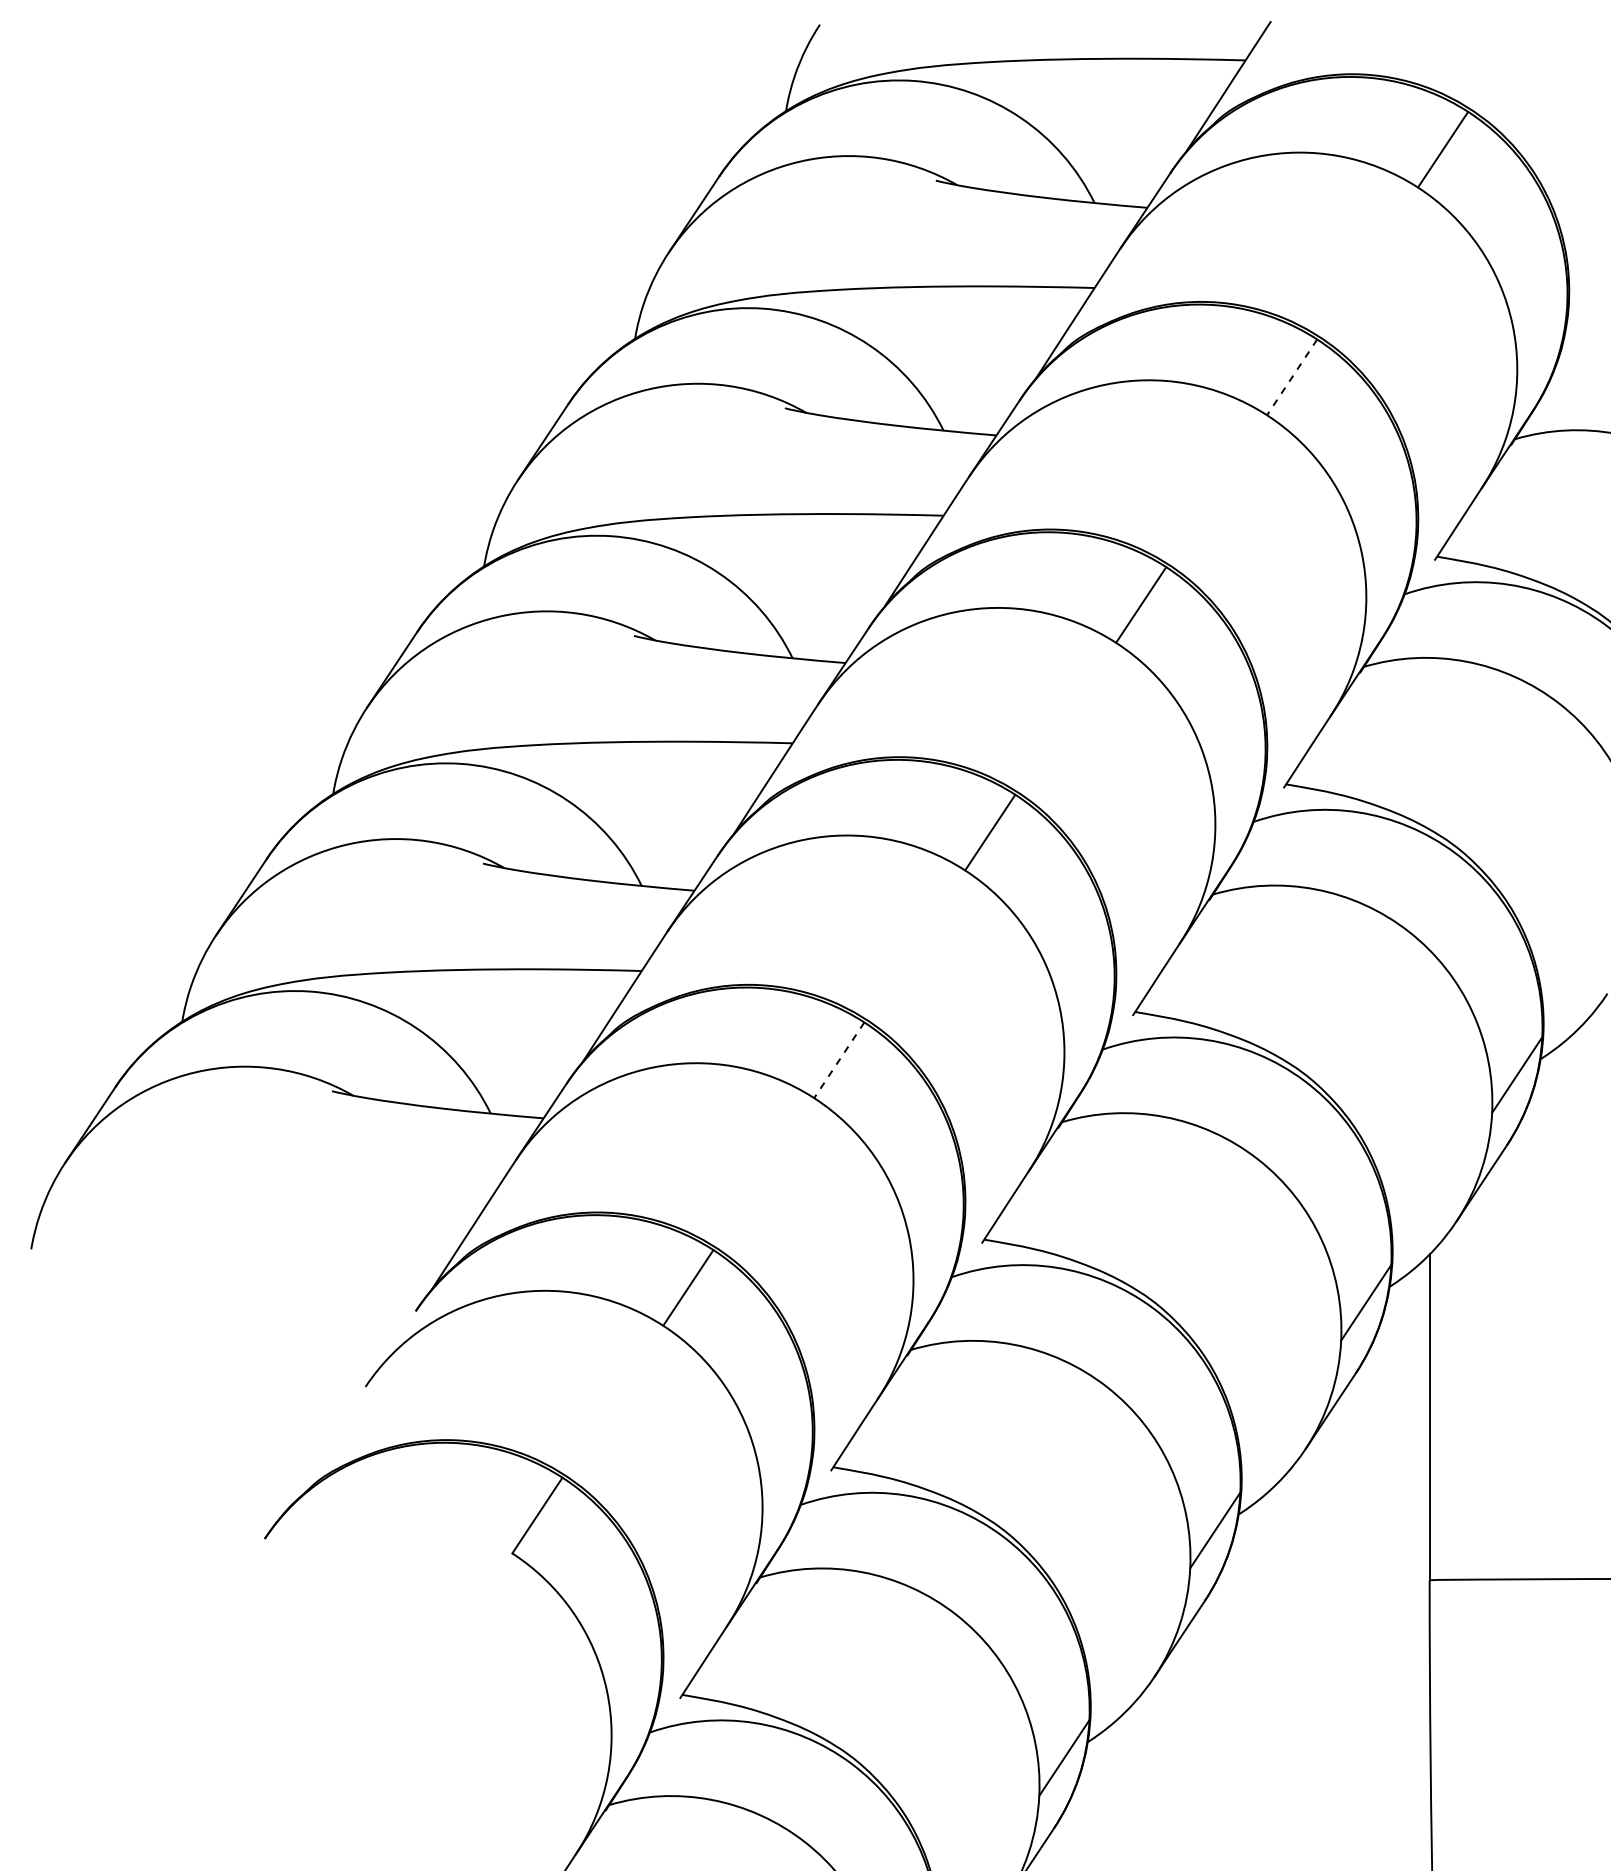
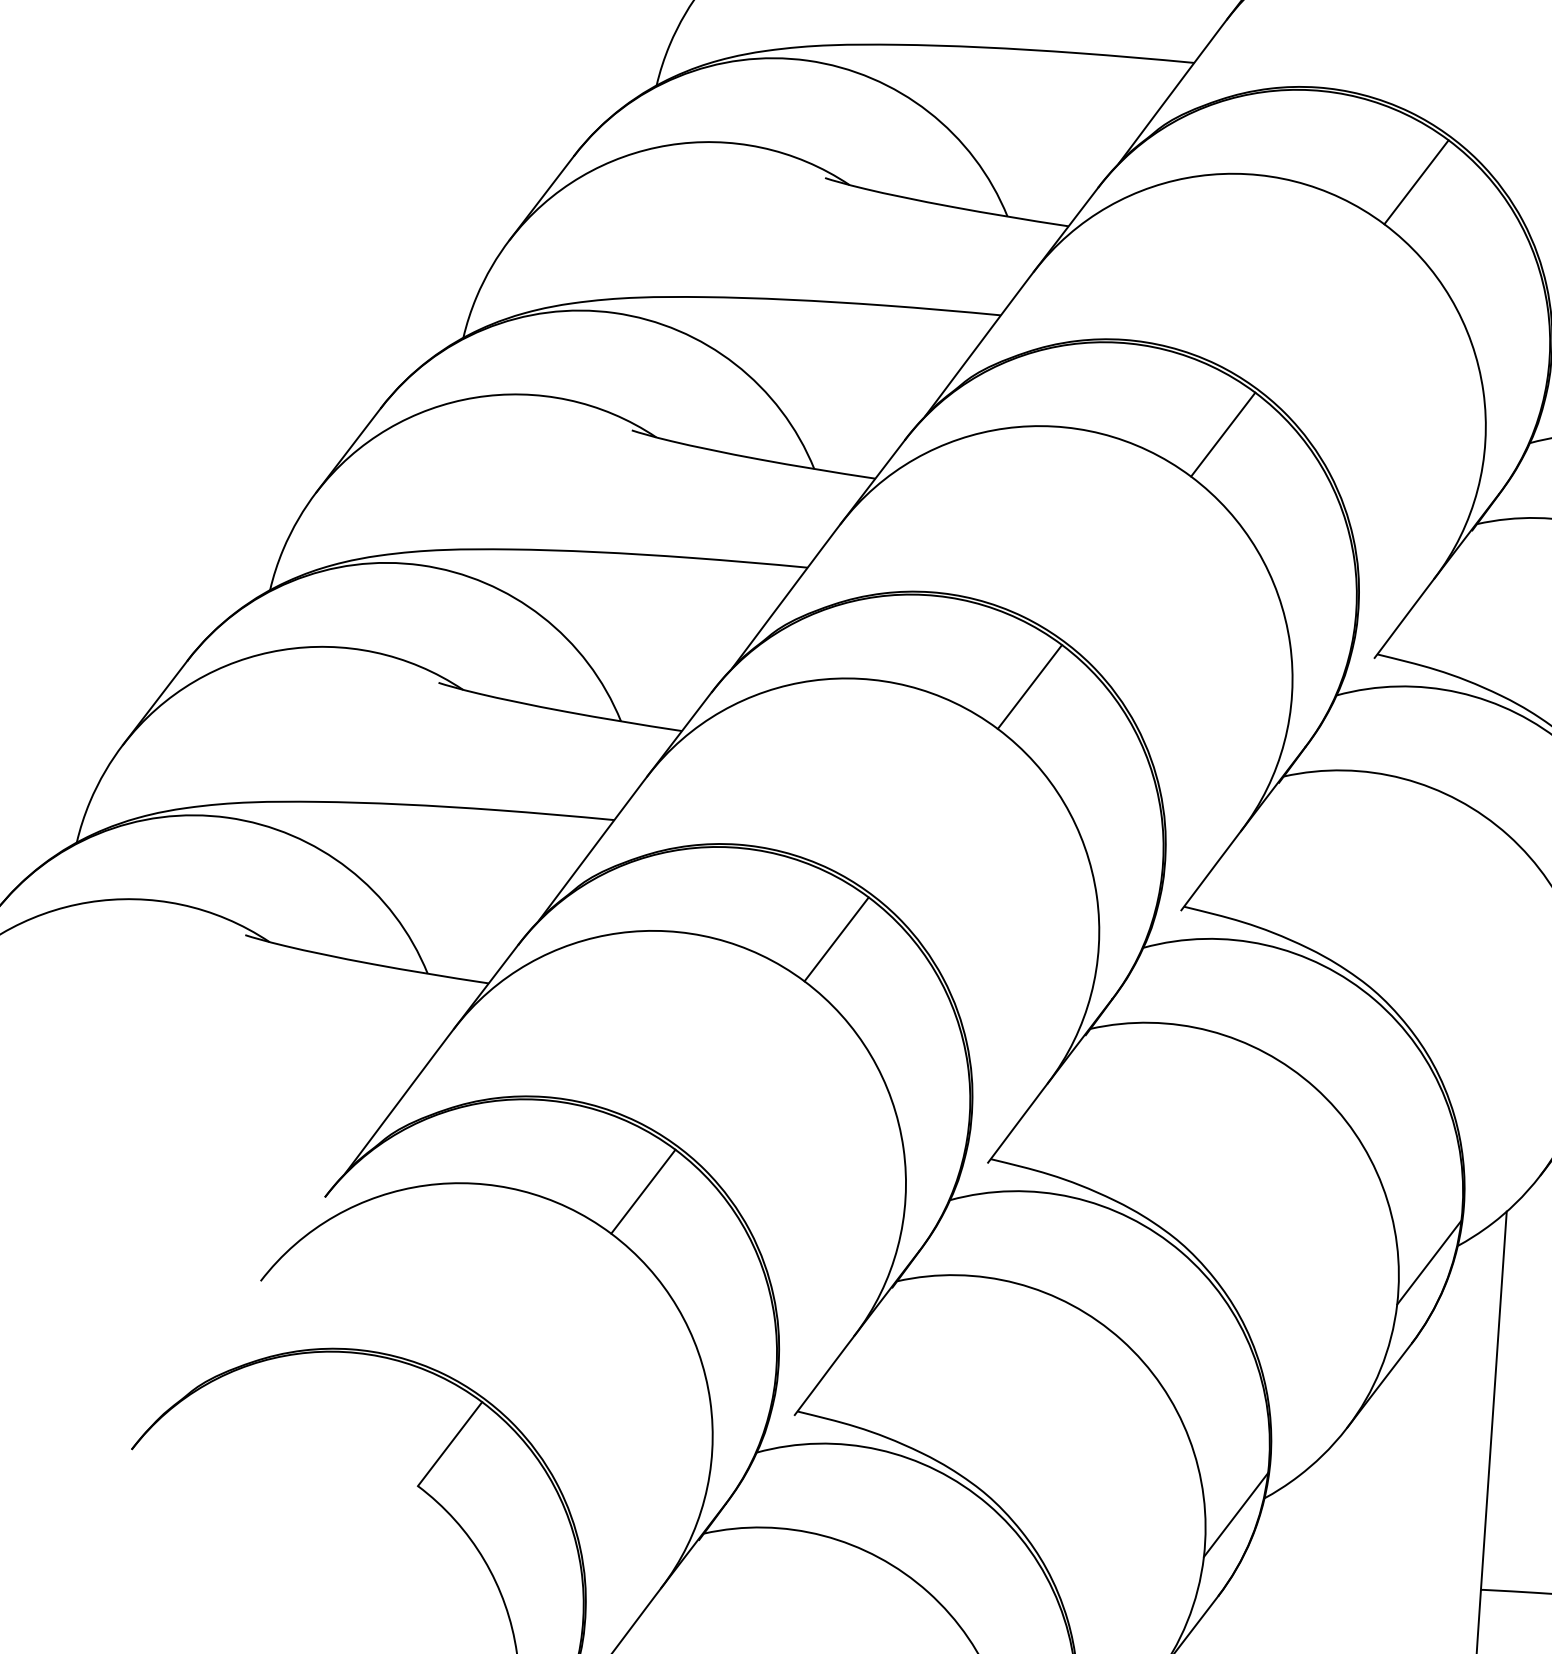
line: (1291, 377) -> (1415, 182), dashed -> solid
line: (839, 1060) -> (836, 939), dashed -> solid

